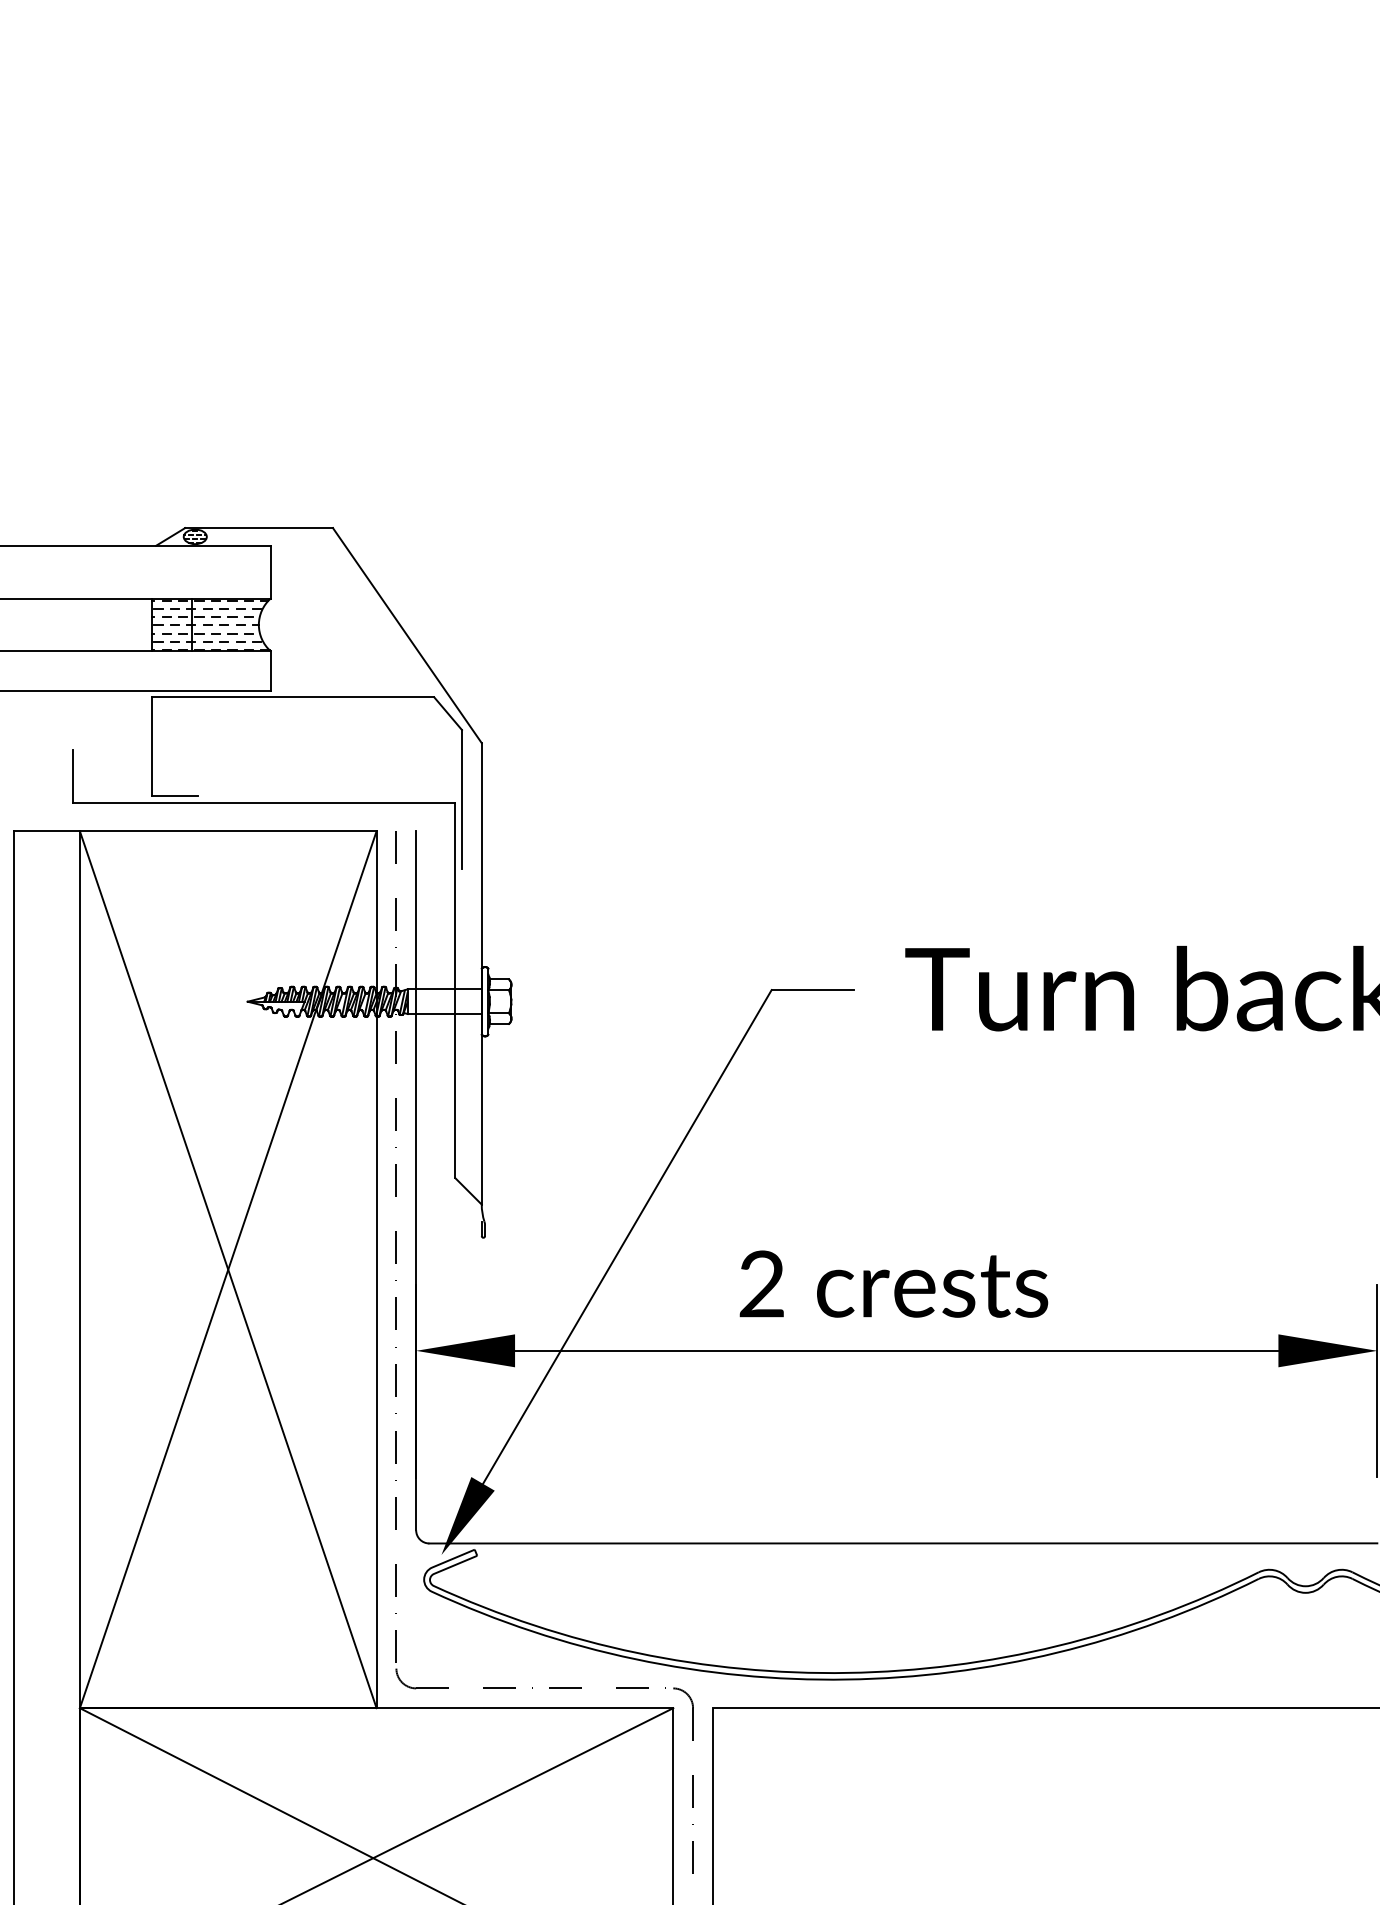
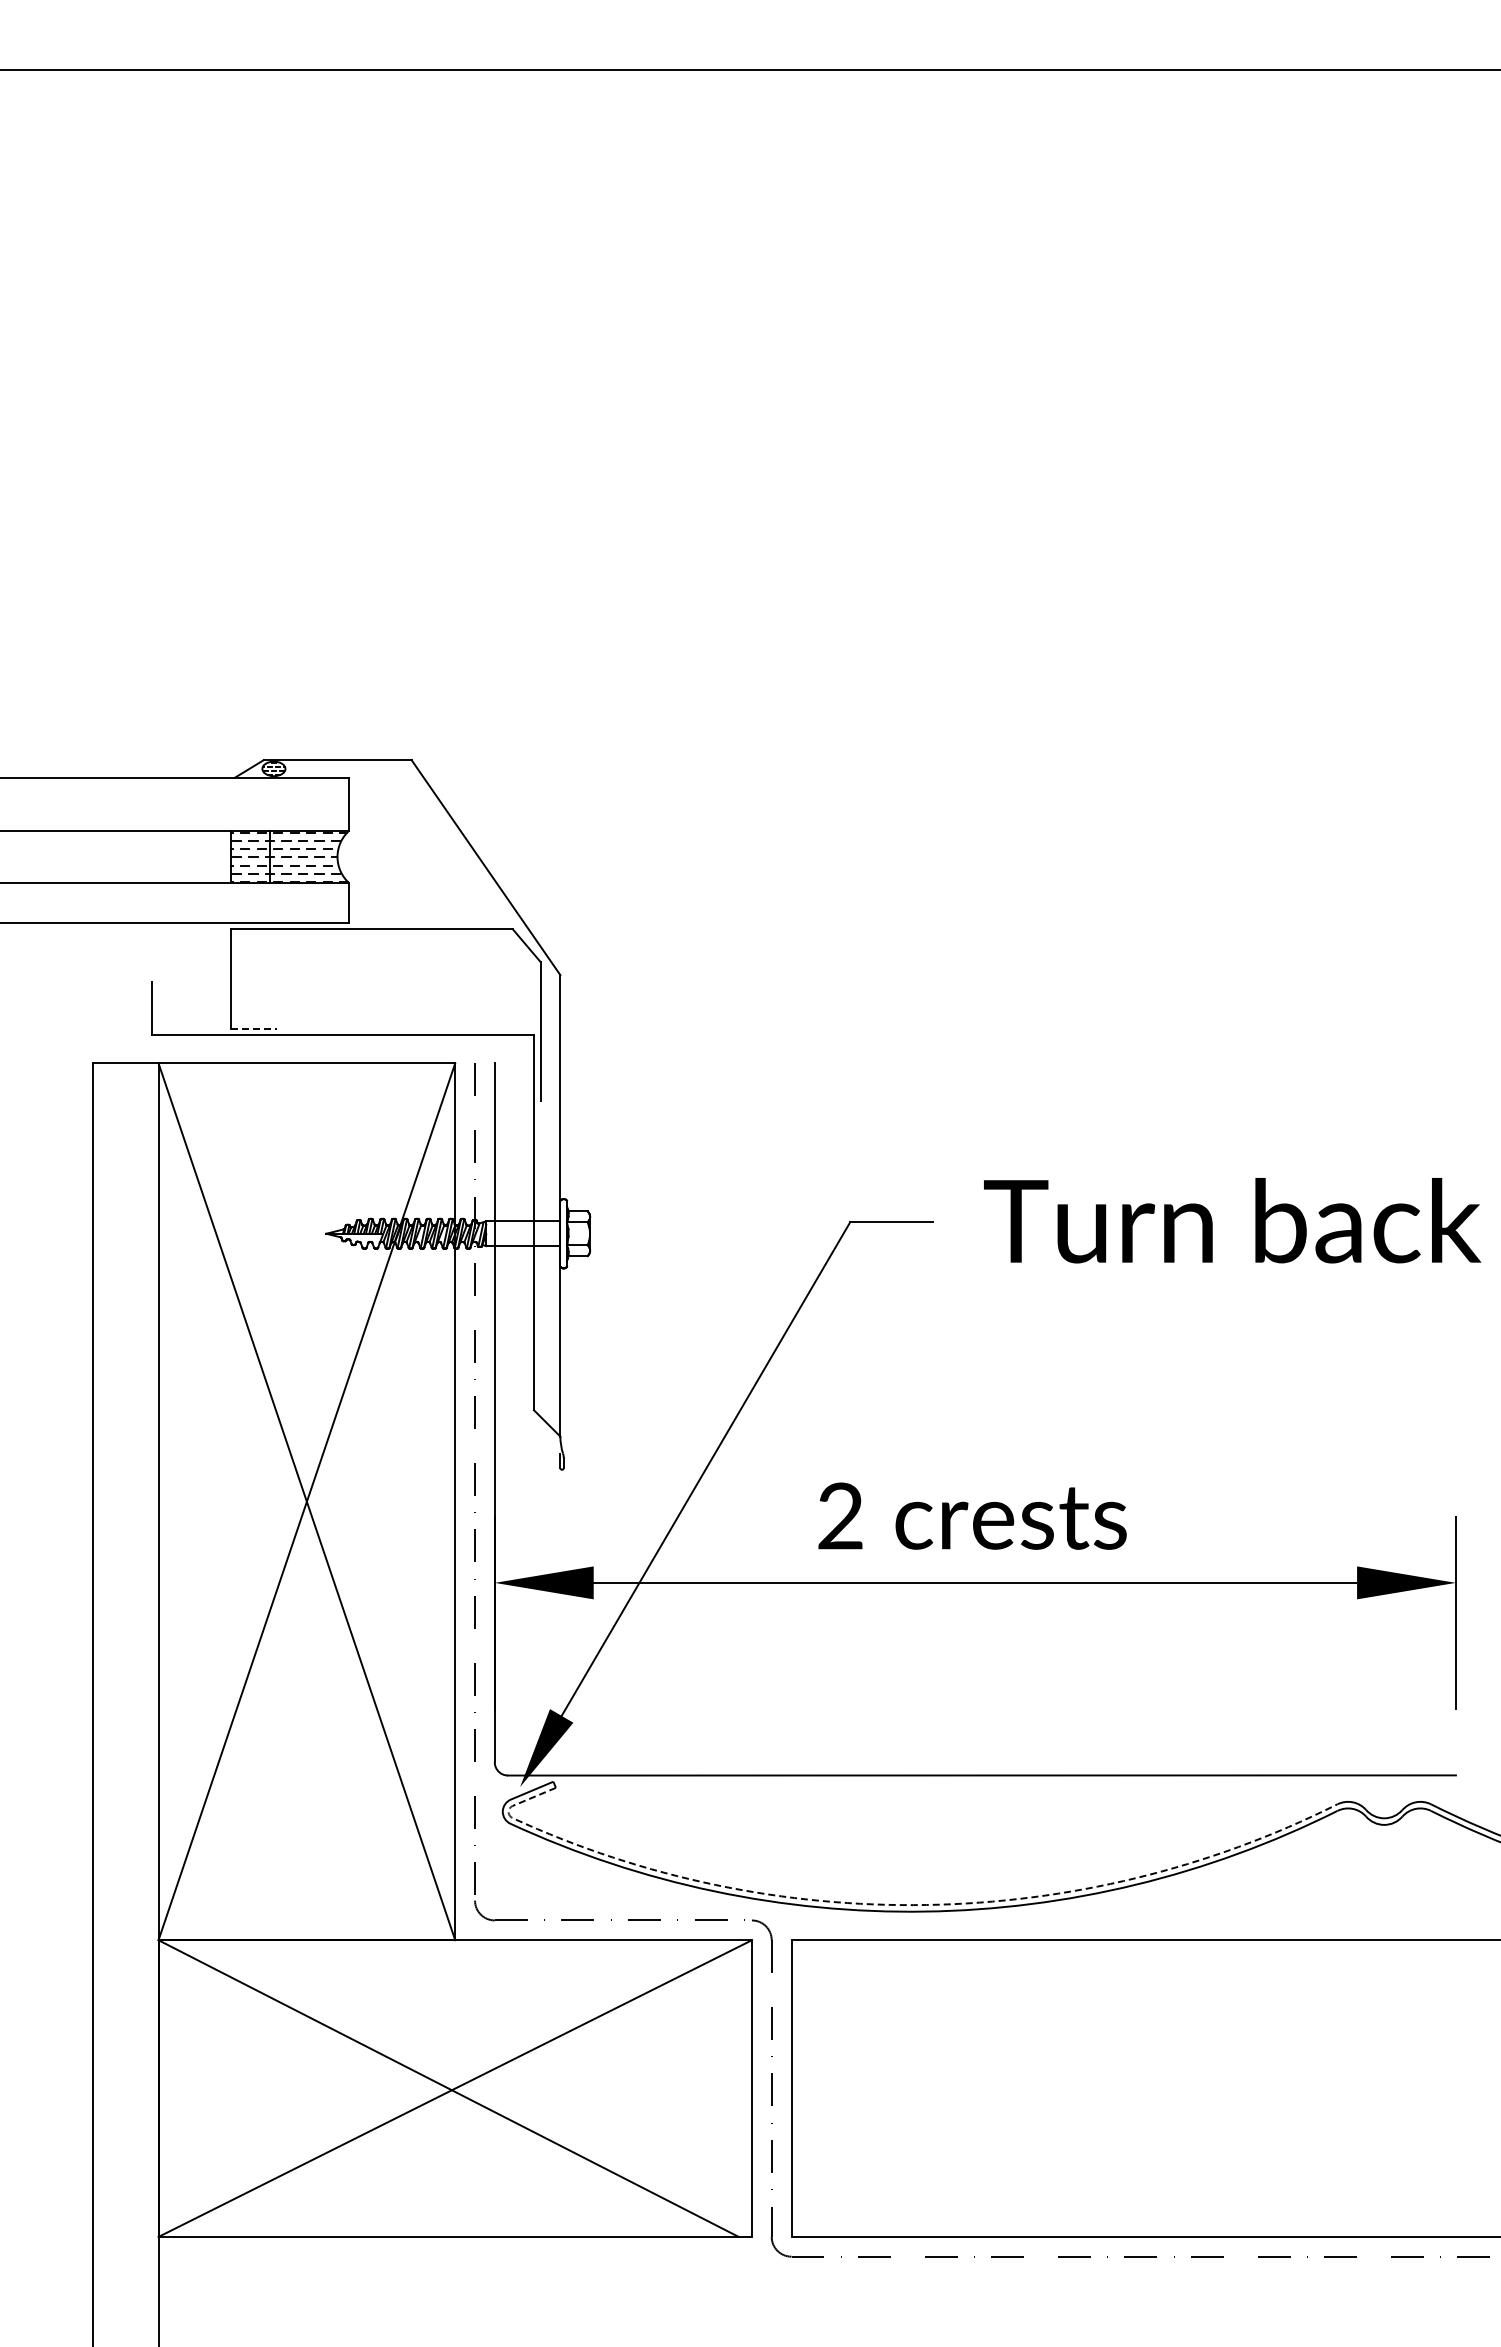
line: (175, 796) -> (254, 1028), solid -> dashed
line: (814, 1672) -> (893, 1904), solid -> dashed

